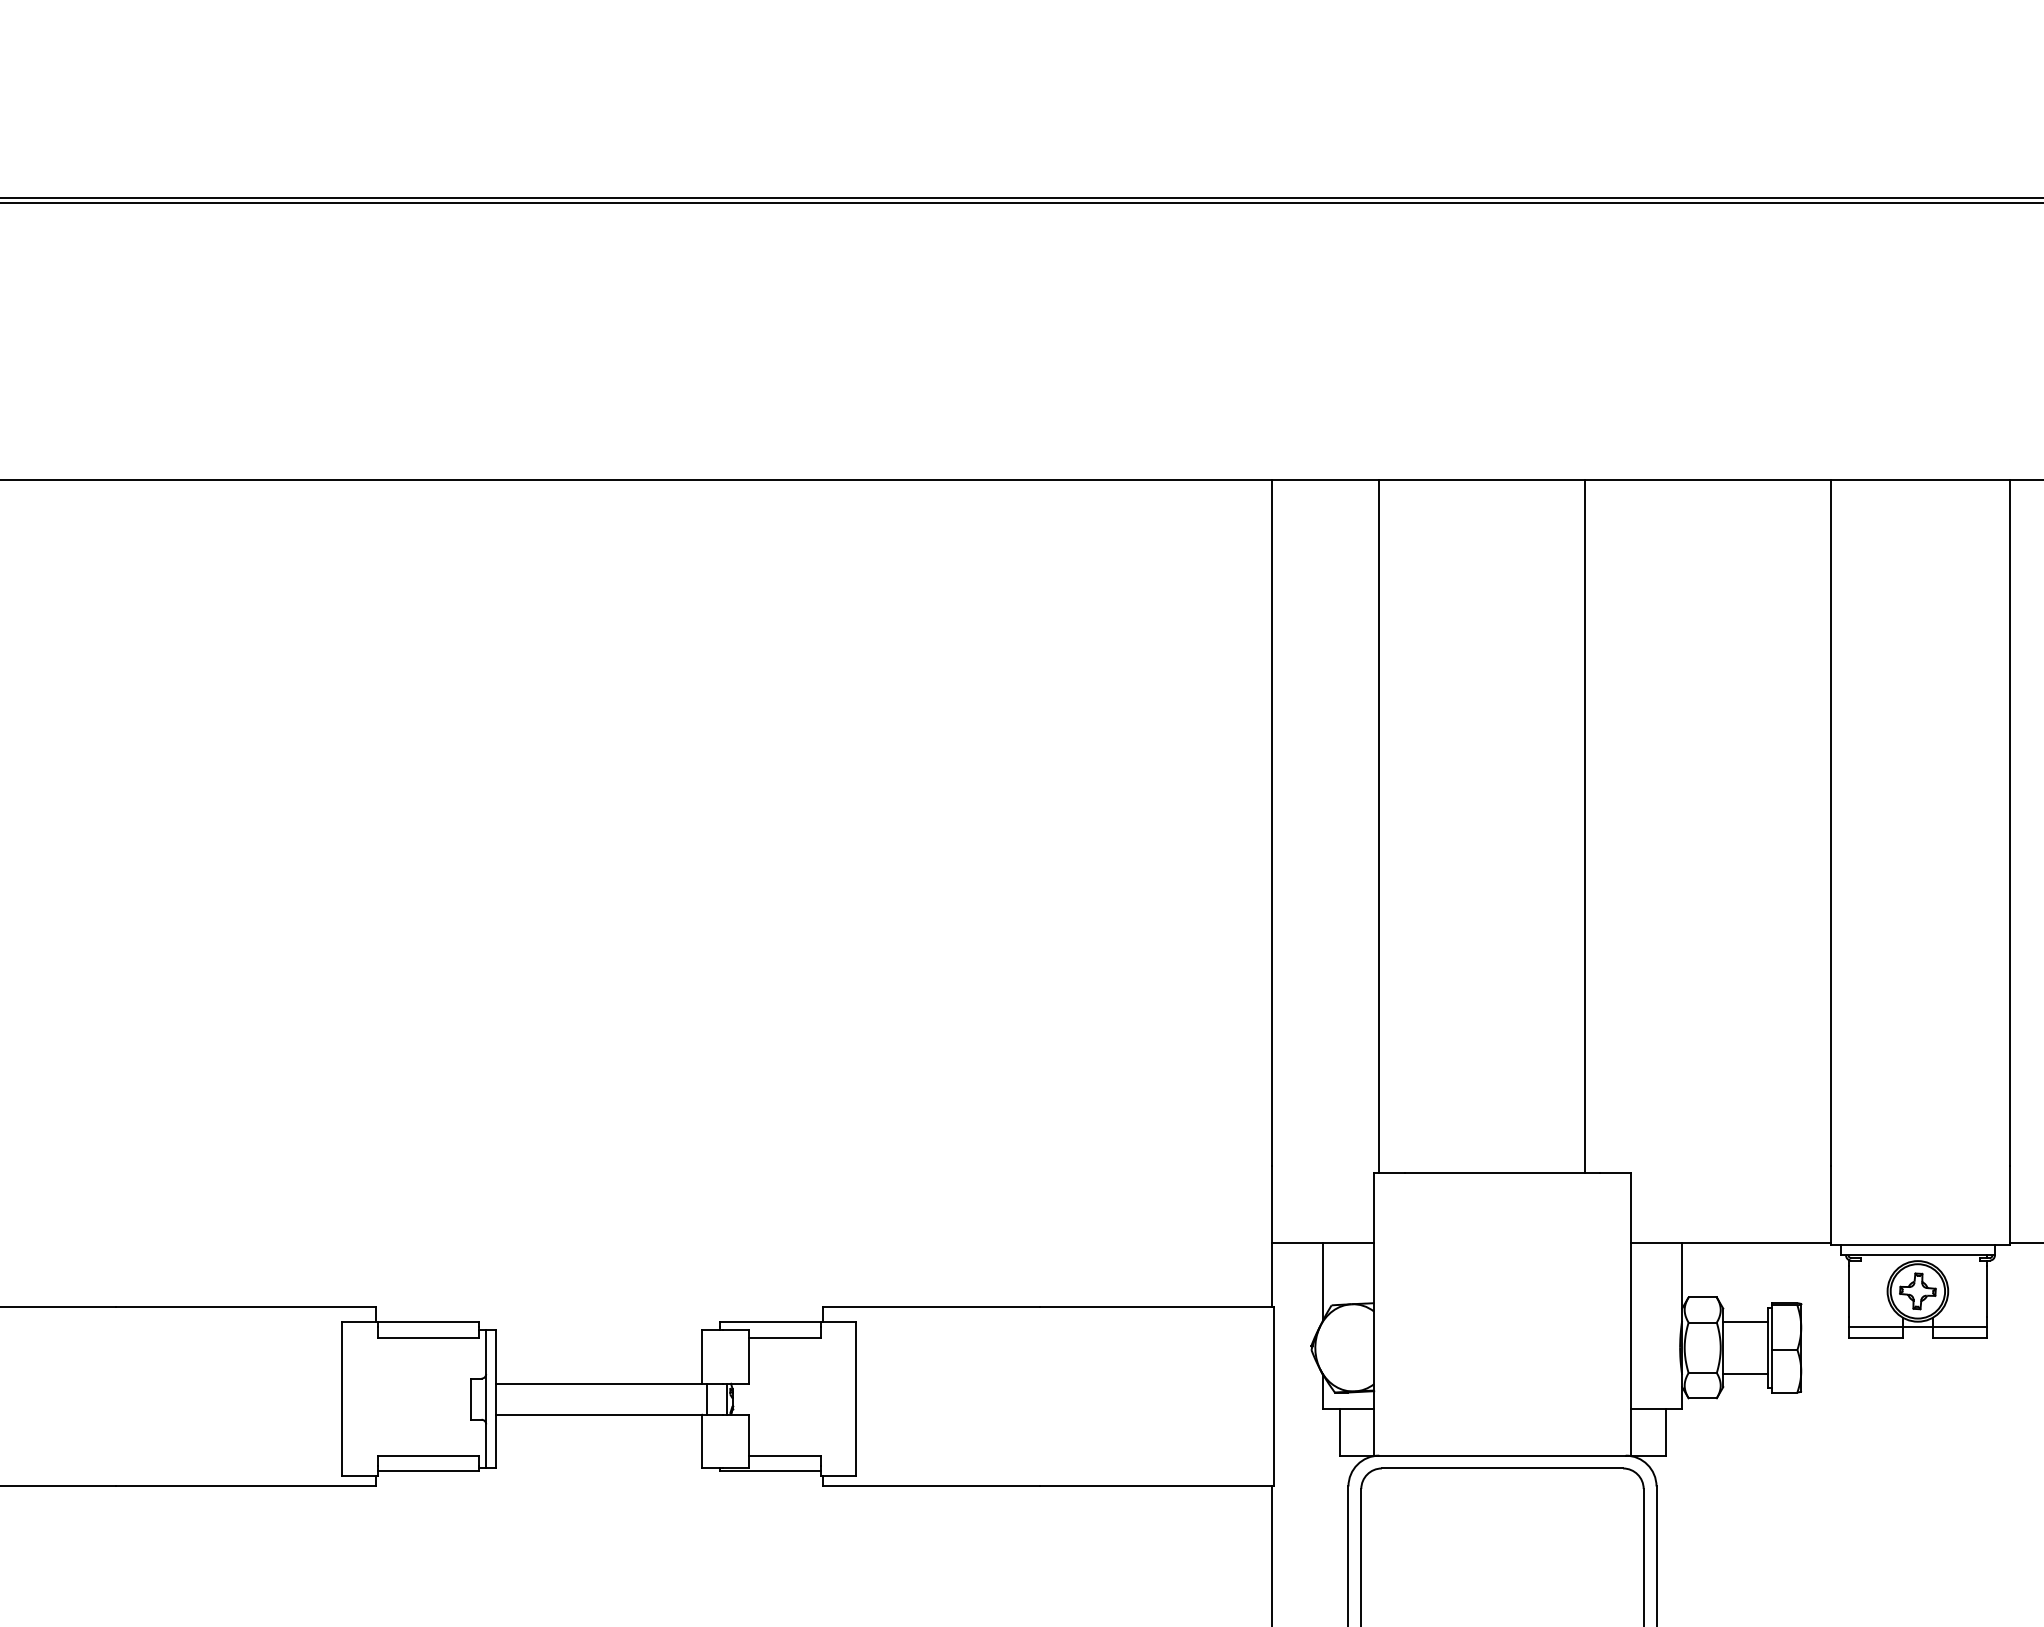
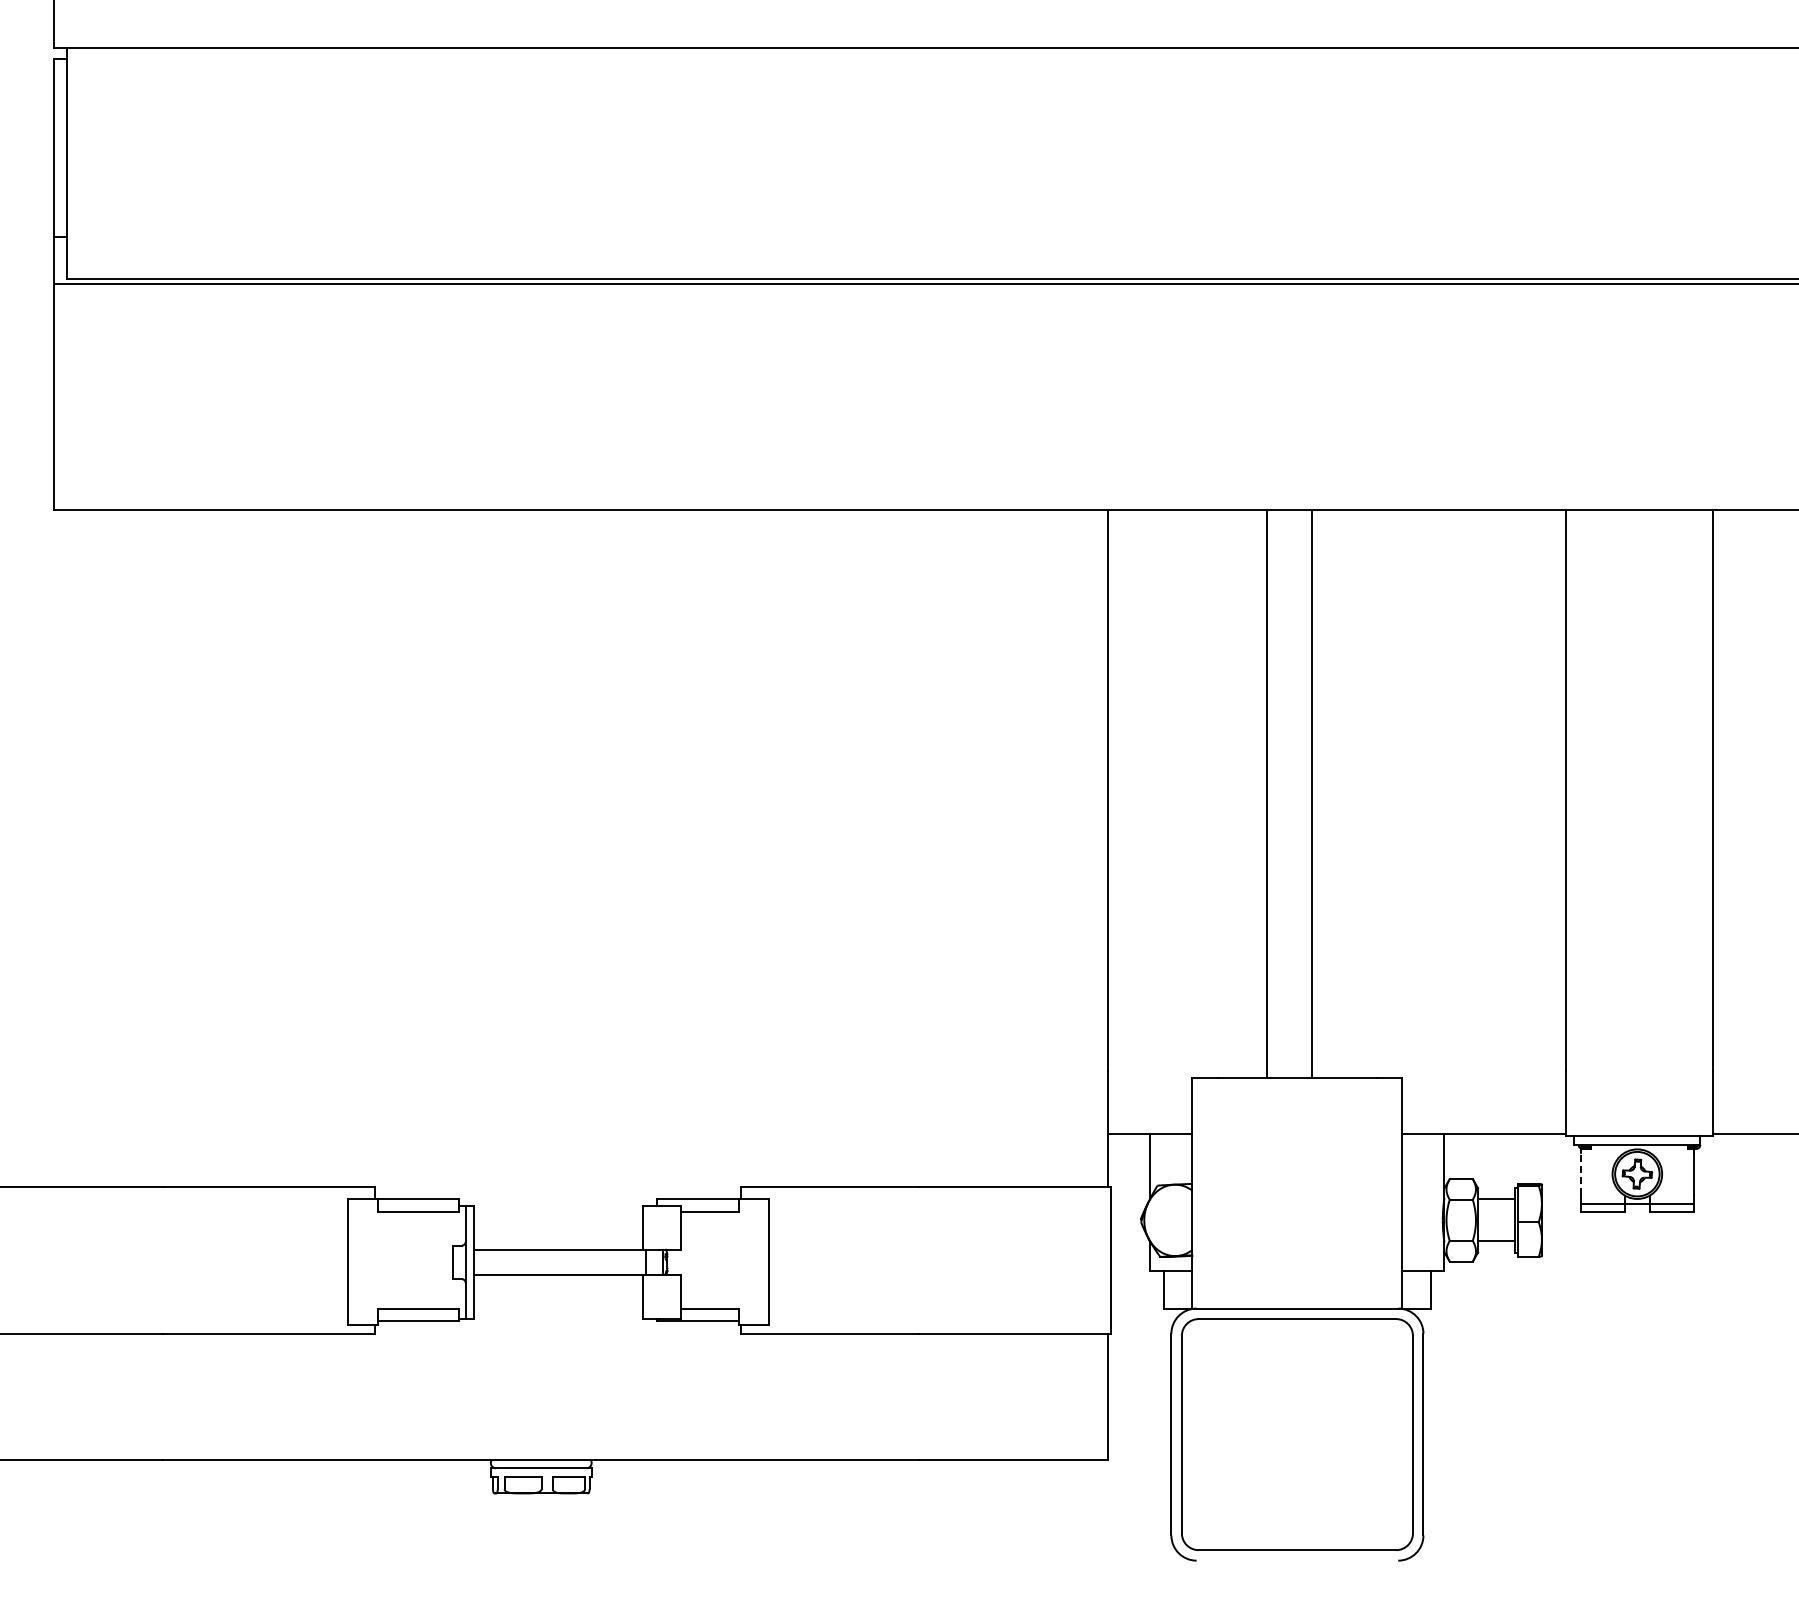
line: (1379, 826) -> (1266, 793), moved
line: (1584, 826) -> (1311, 793), moved
line: (1848, 1290) -> (1580, 1173), solid -> dashed

